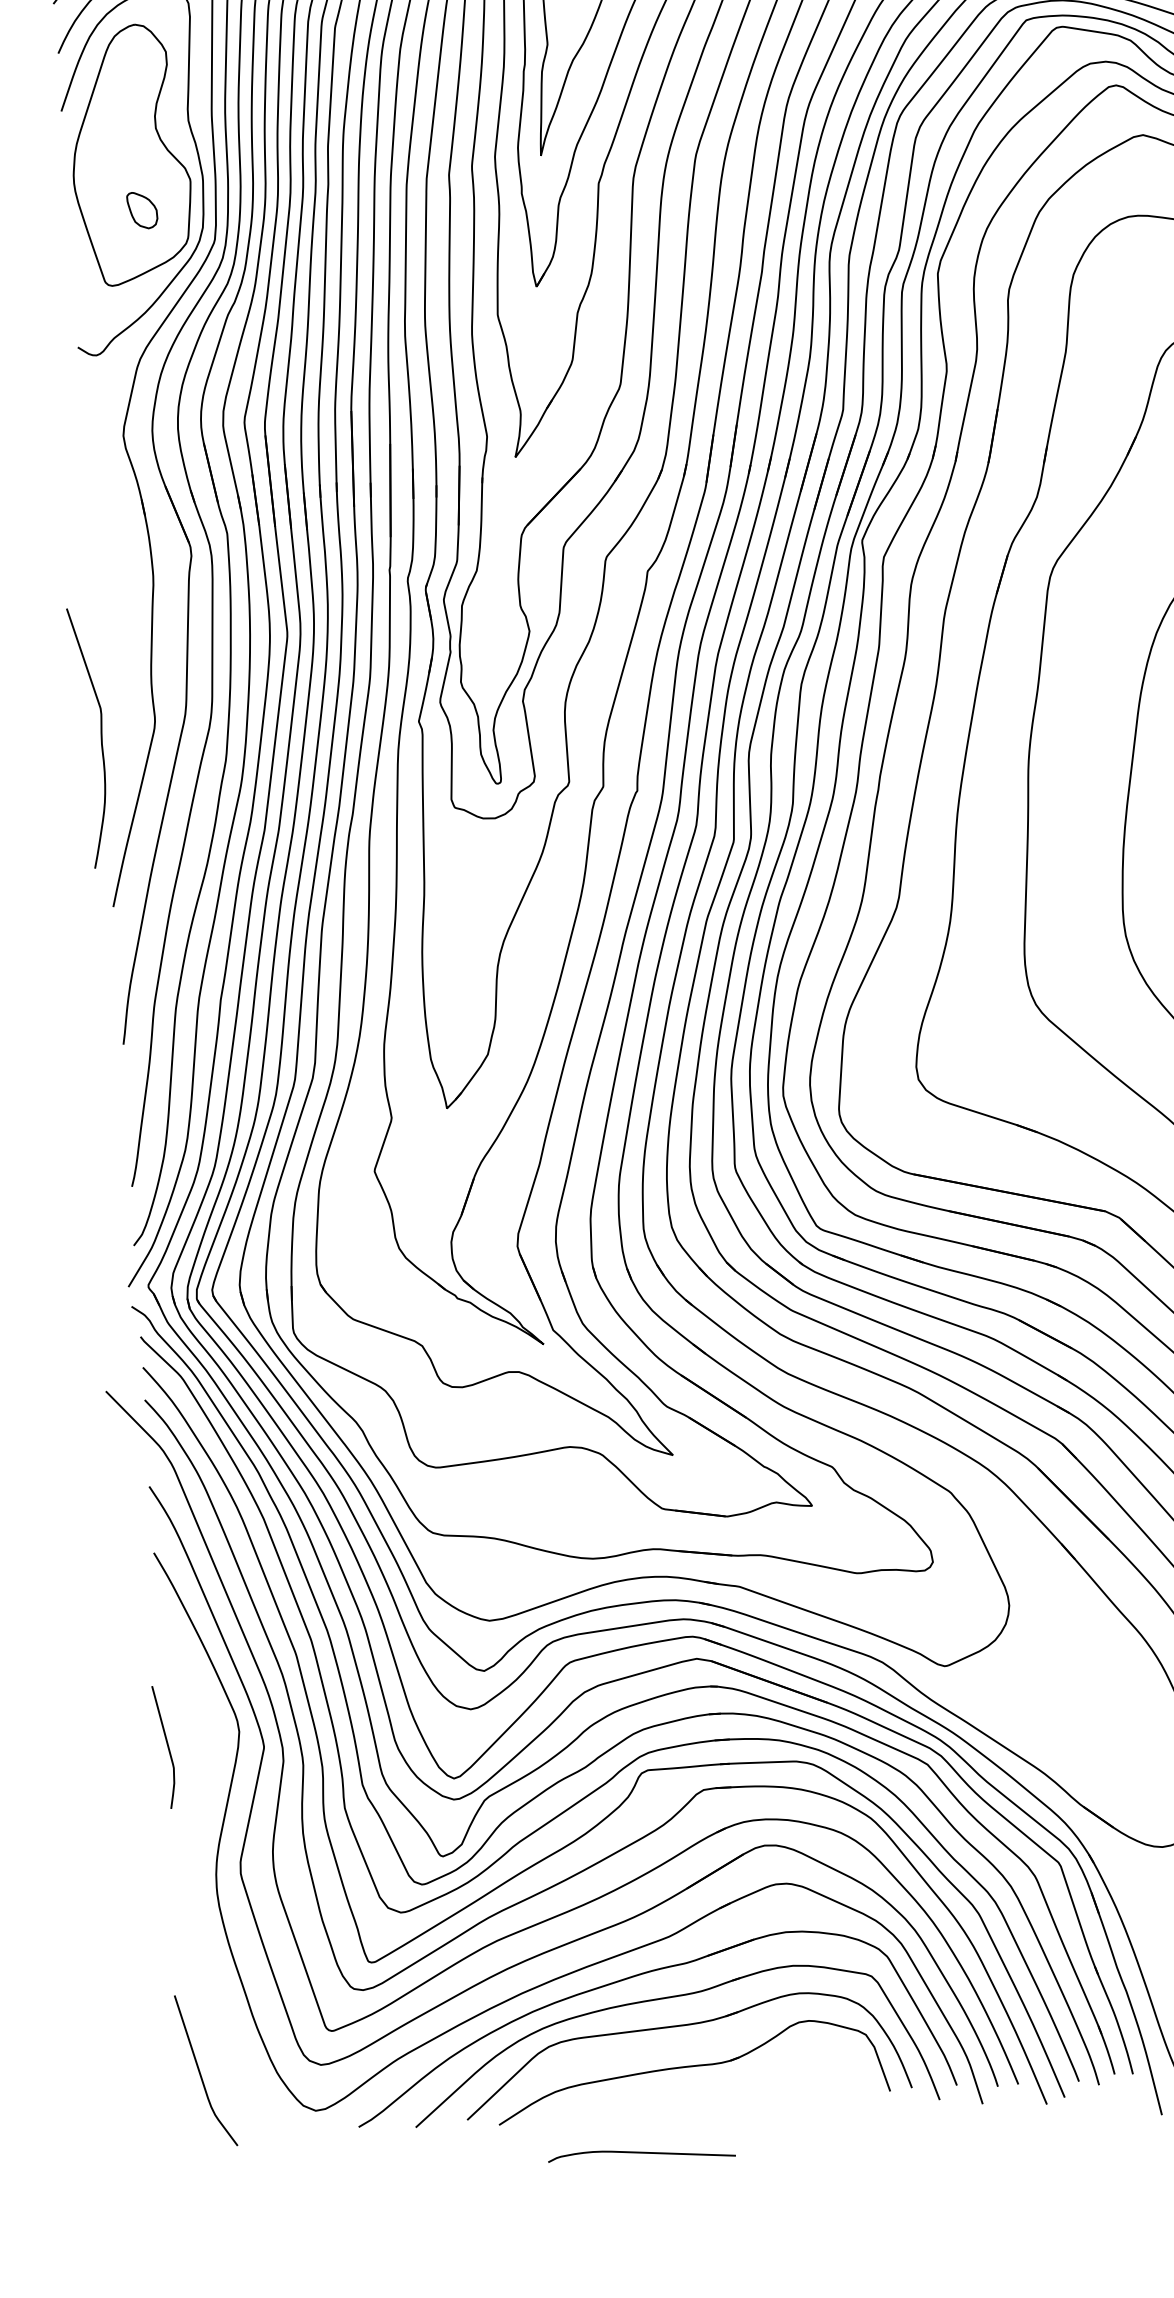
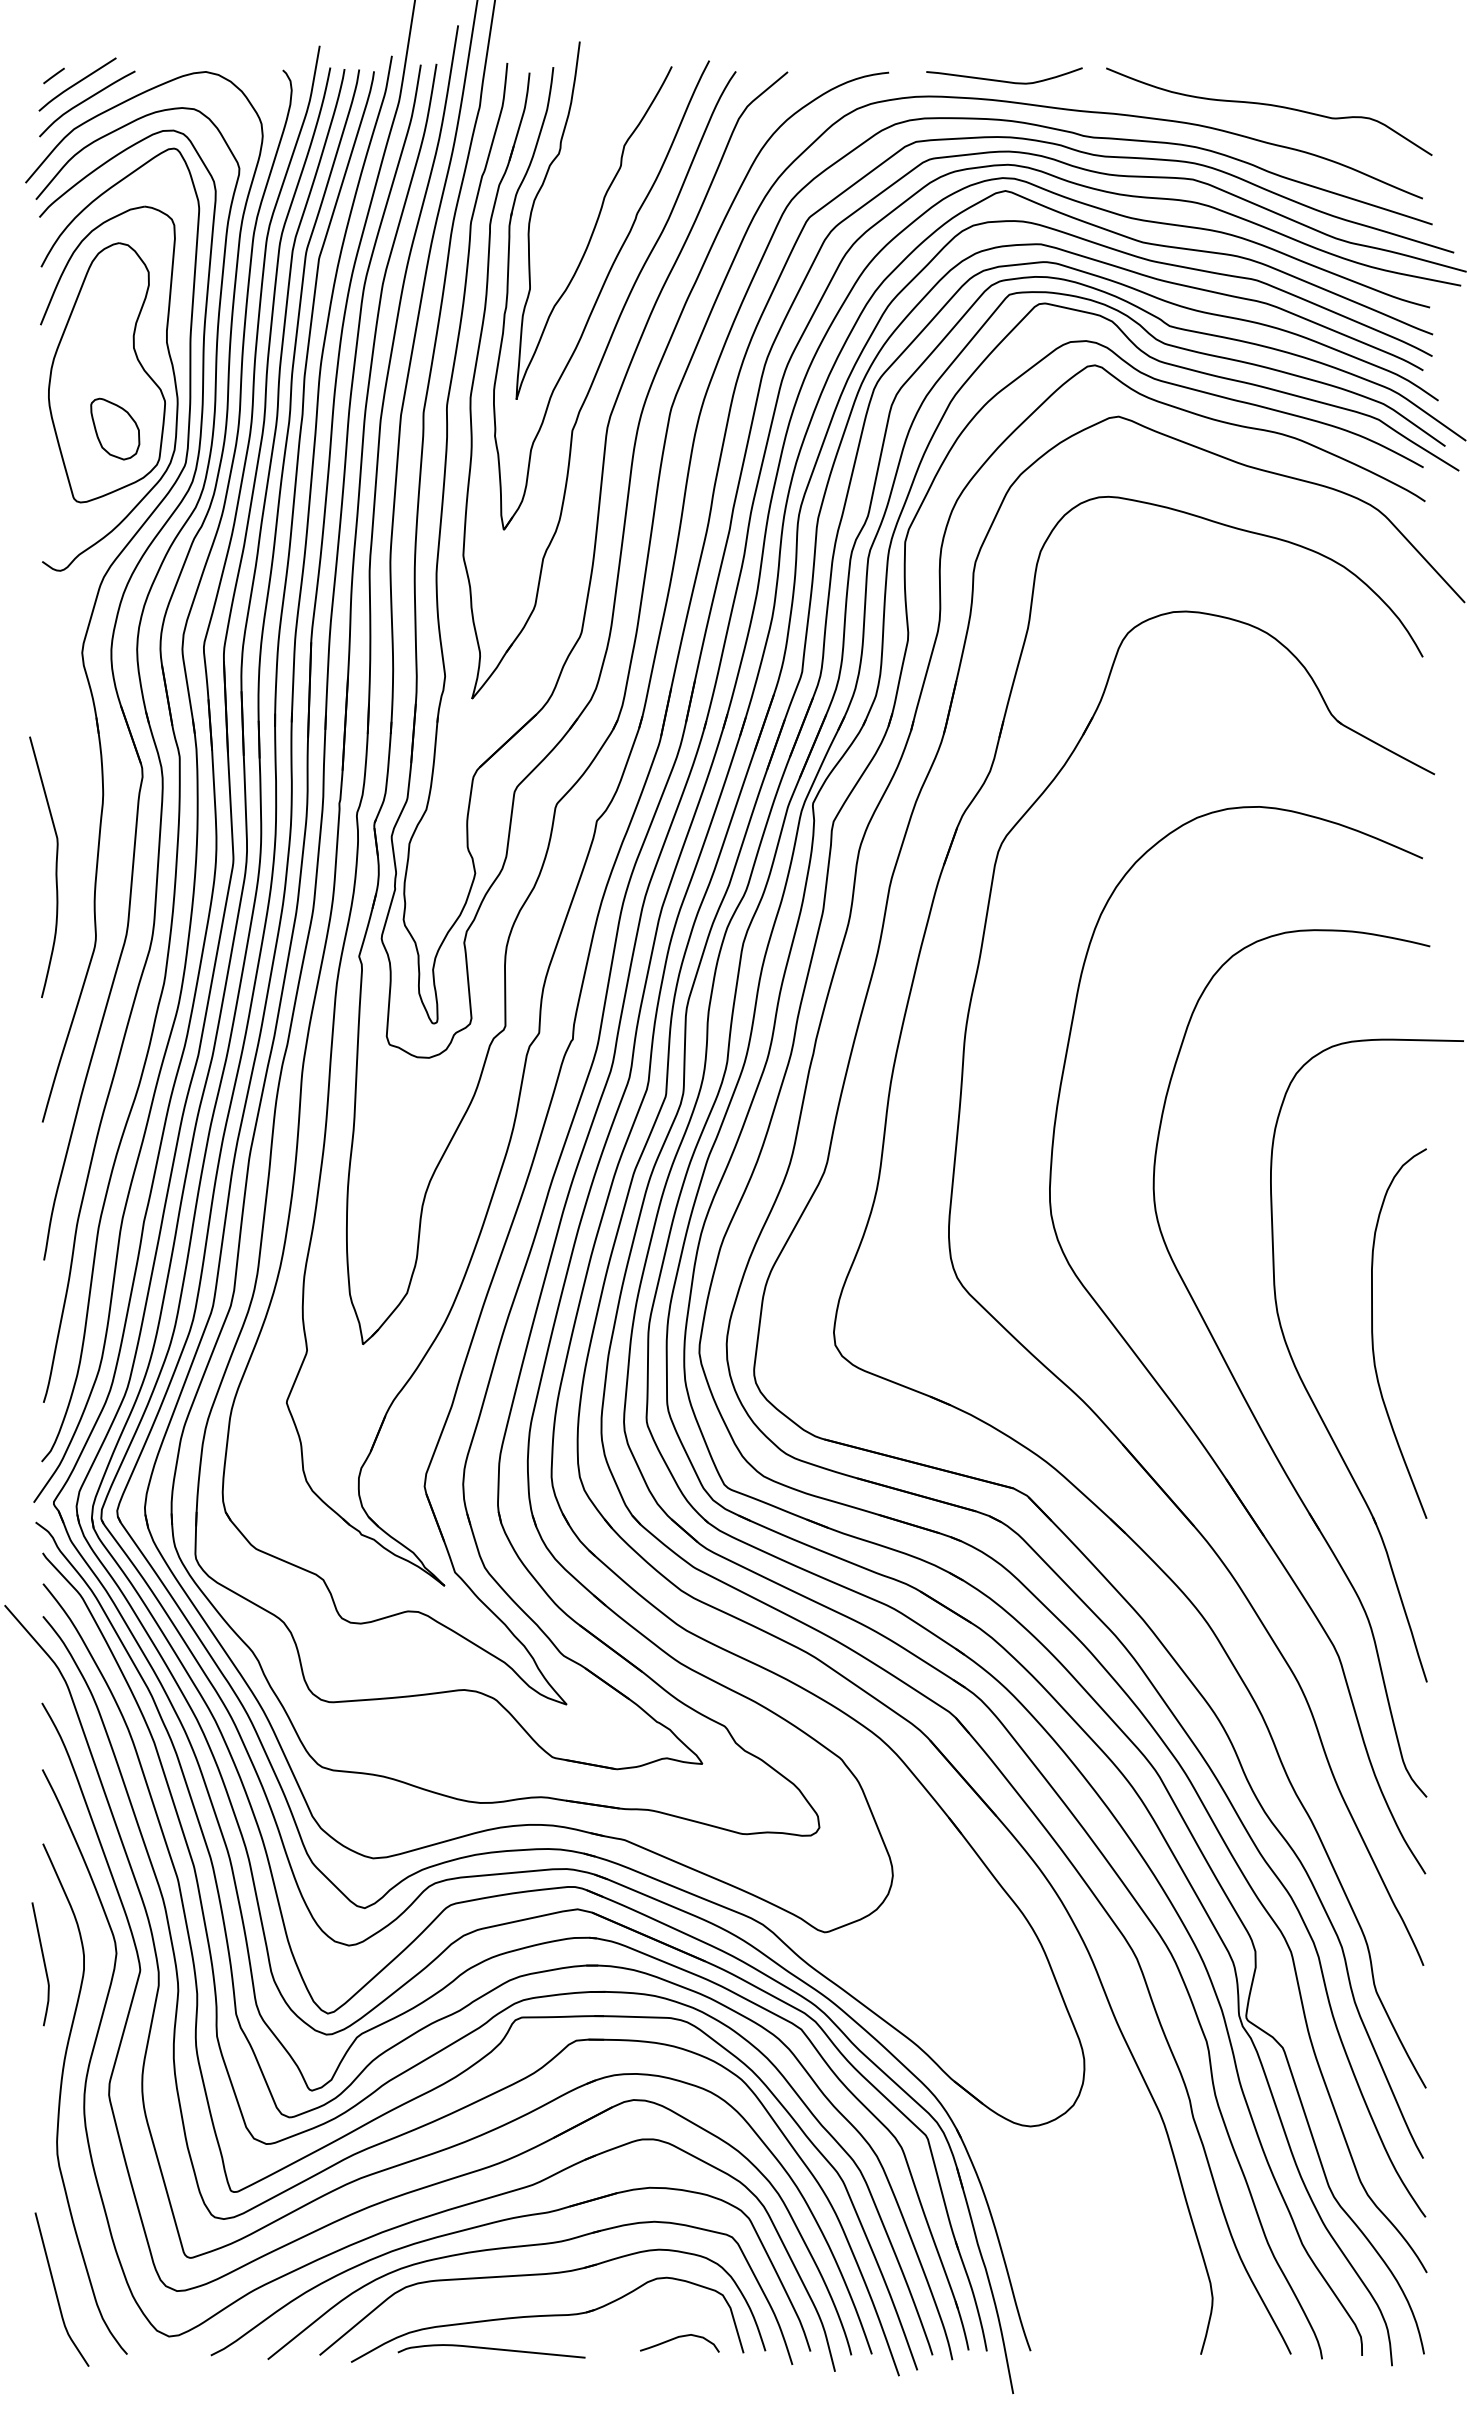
part: (142, 209) -> (115, 428), size x1.67
curve: (100, 736) -> (55, 866), moved
curve: (193, 1877) -> (61, 2095), added
curve: (823, 2080) -> (677, 2338), added
curve: (641, 2153) -> (491, 2349), moved

